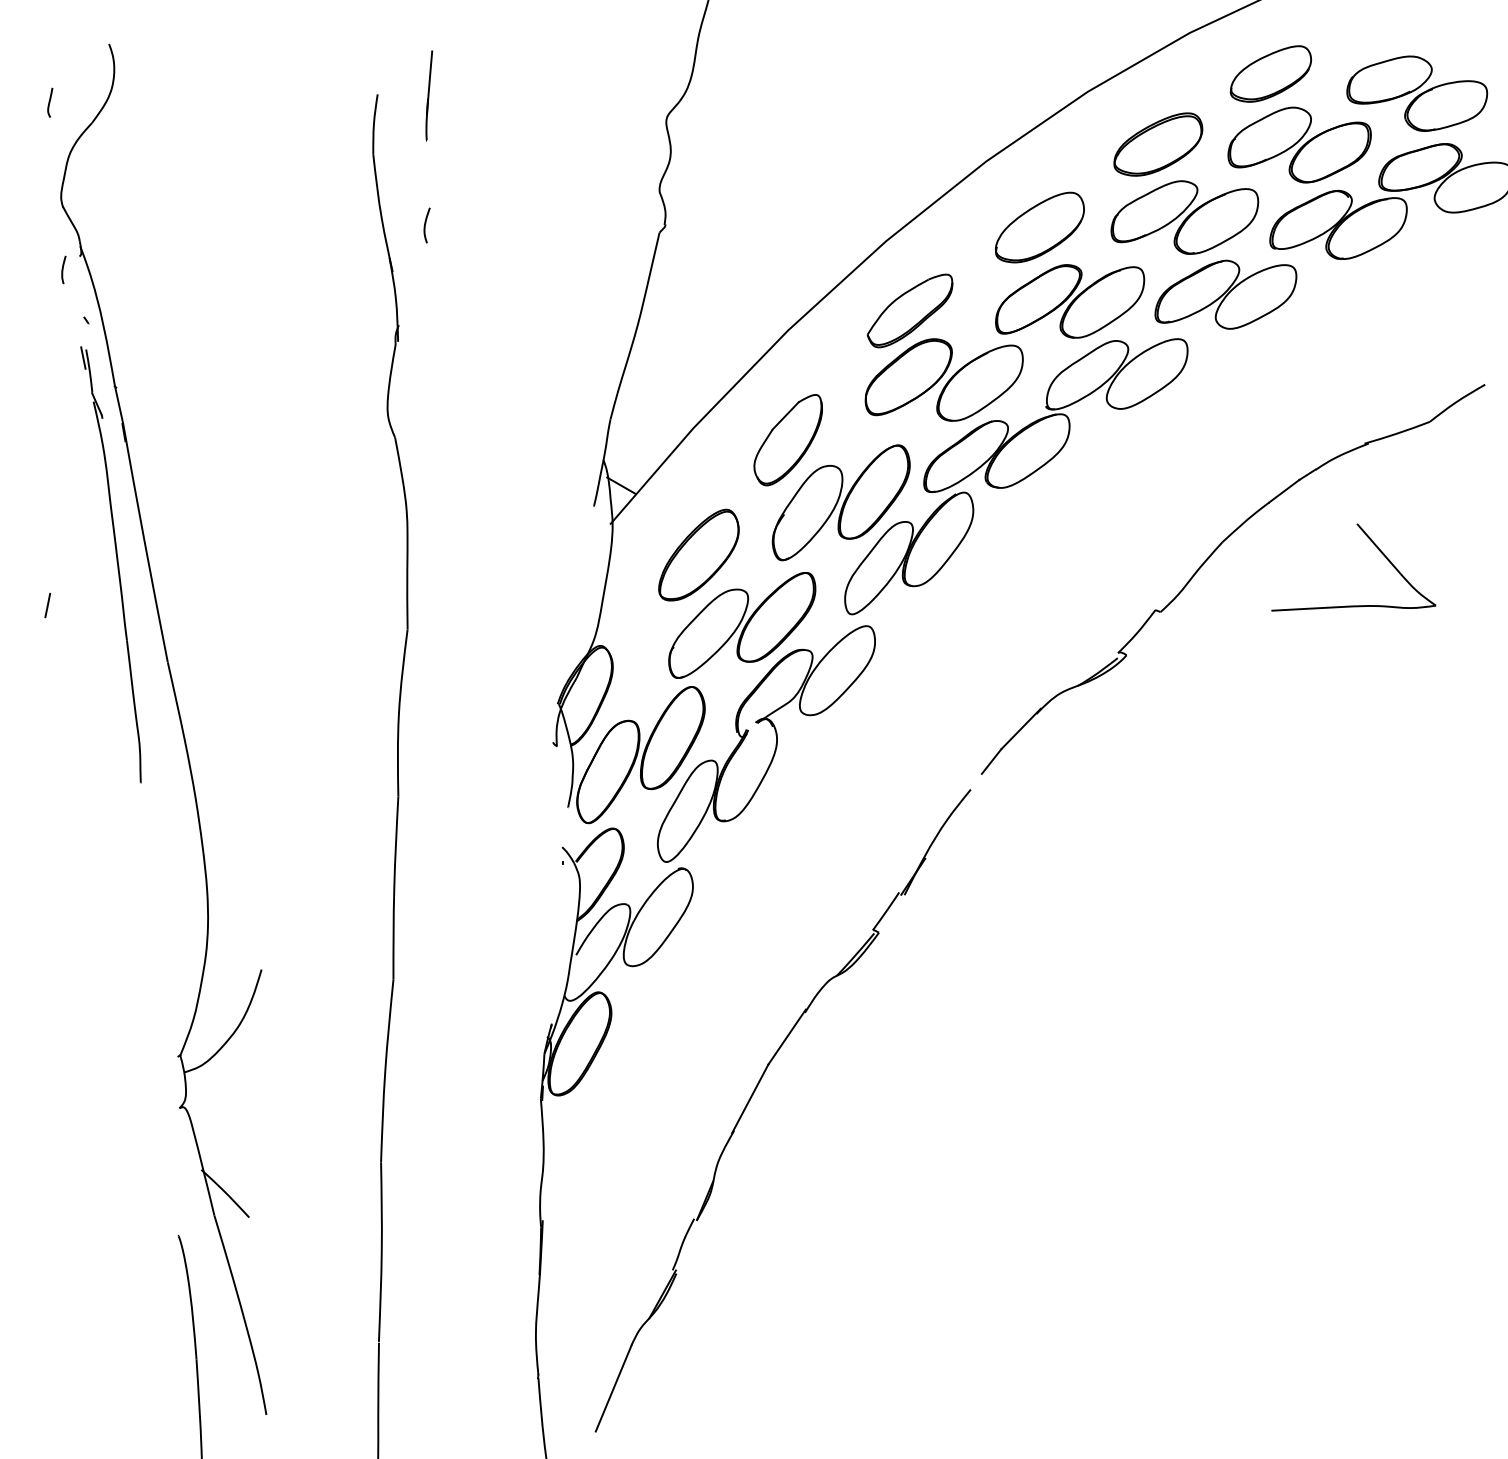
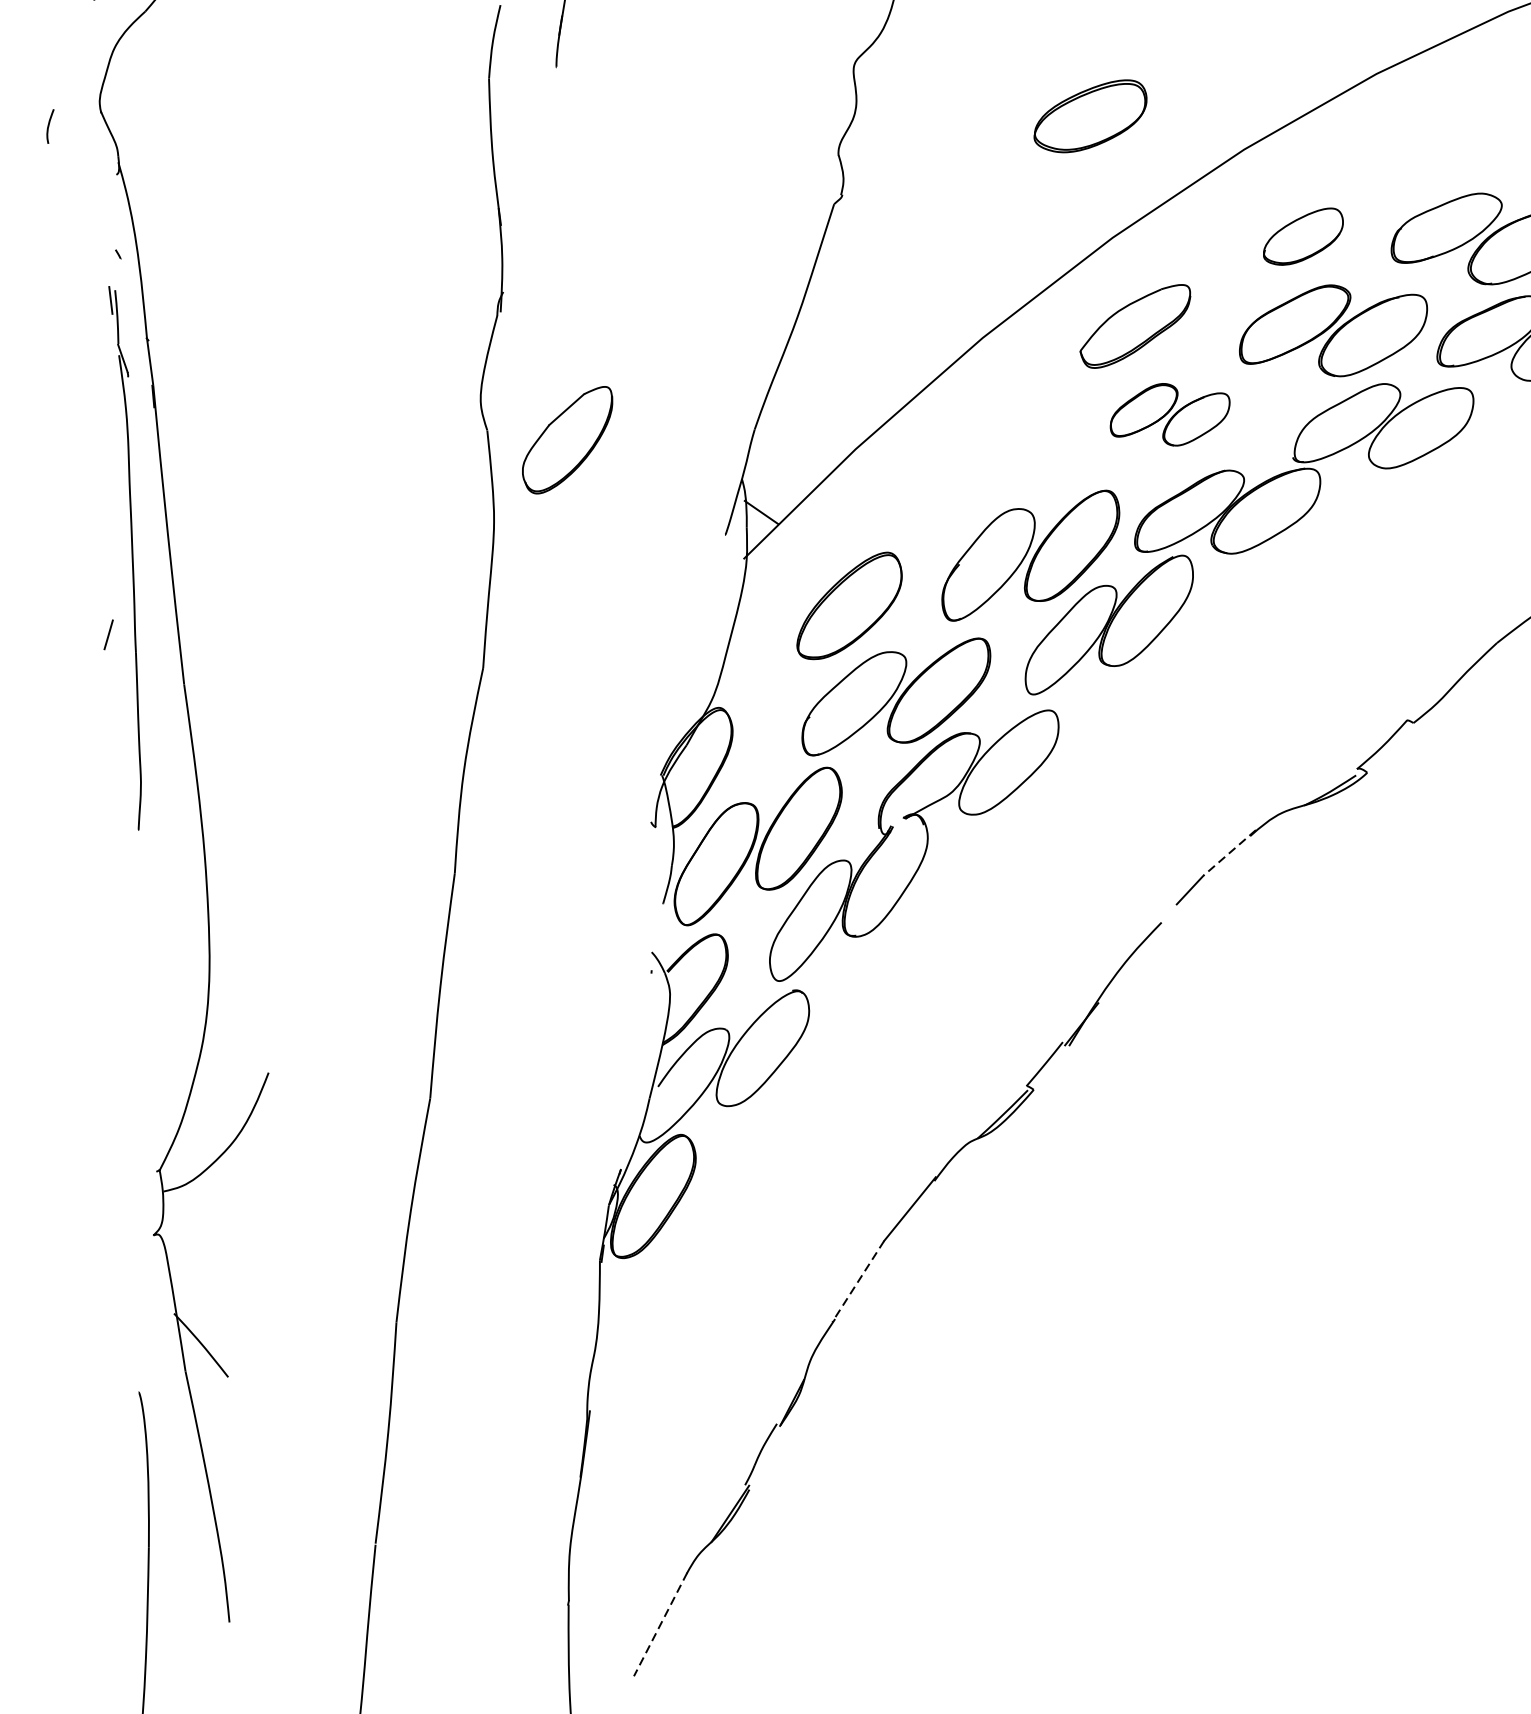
part: (1158, 144) -> (1090, 115), moved
curve: (425, 225) -> (546, 171), removed
part: (1039, 227) -> (1303, 236), size x0.7
curve: (63, 269) -> (49, 125), moved
part: (943, 379) -> (1169, 414), size x0.6
part: (787, 440) -> (566, 440), moved
line: (47, 605) -> (108, 634), moved
line: (1020, 729) -> (1228, 853), solid -> dashed
line: (750, 1098) -> (858, 1281), solid -> dashed
line: (613, 1388) -> (660, 1624), solid -> dashed

